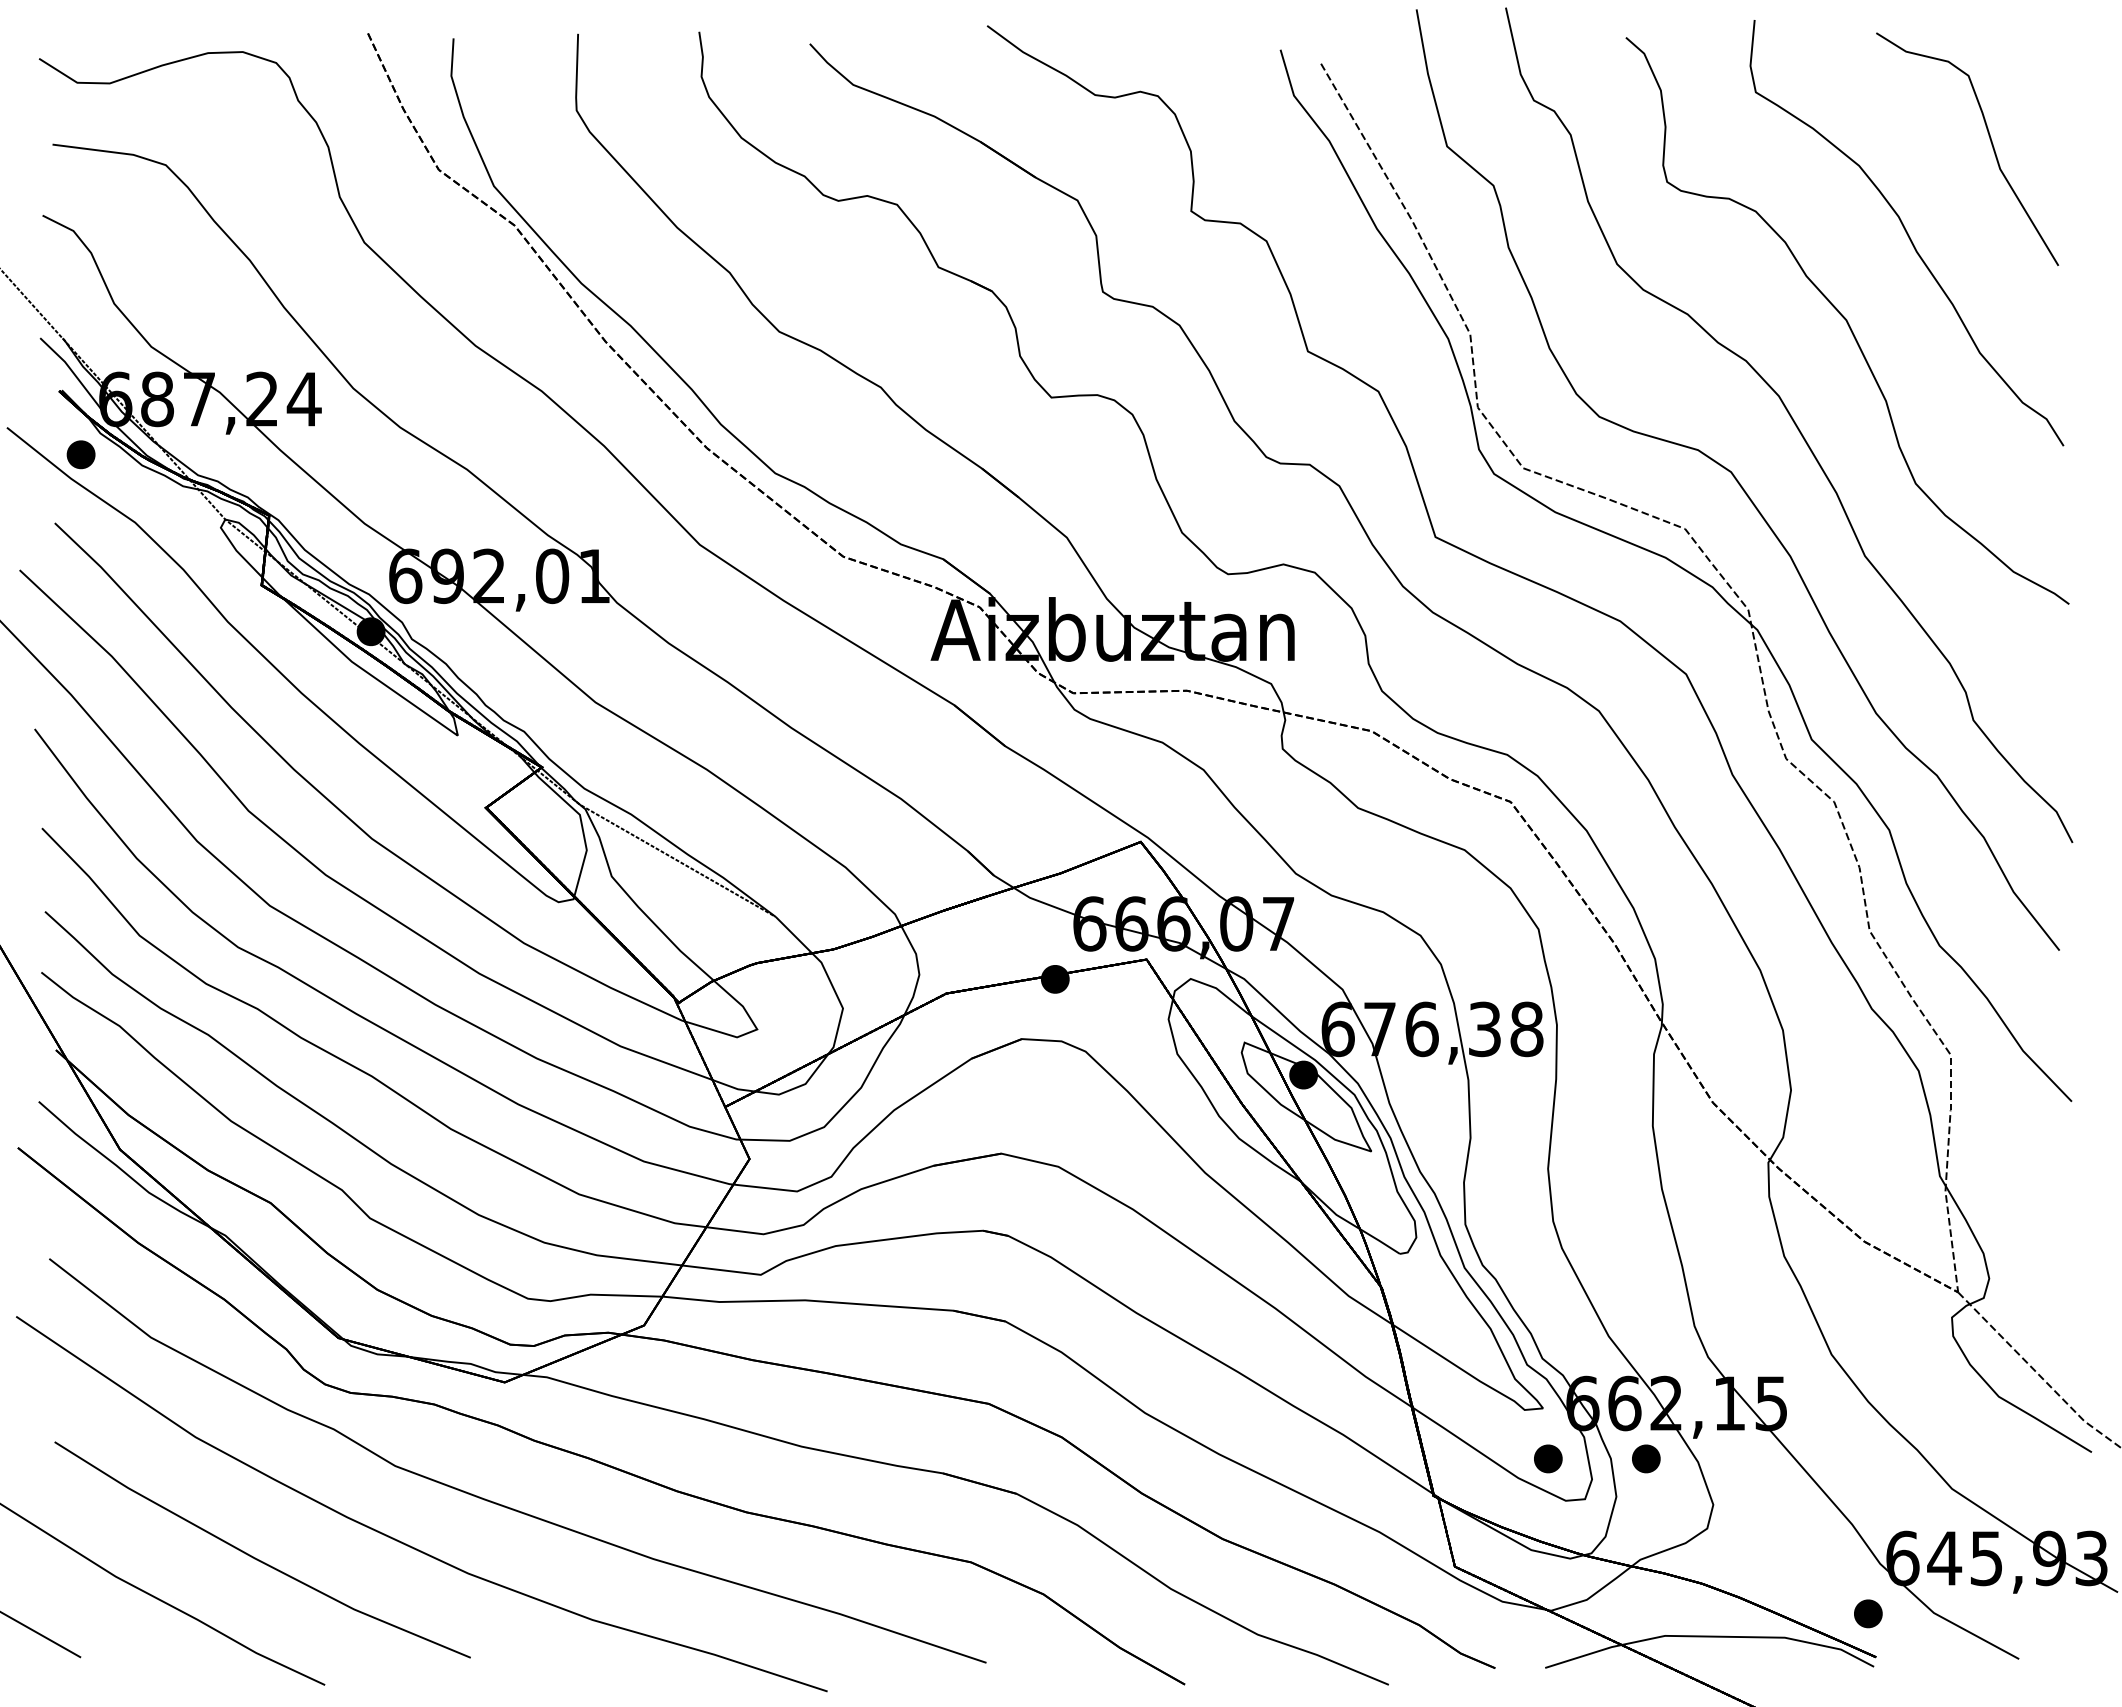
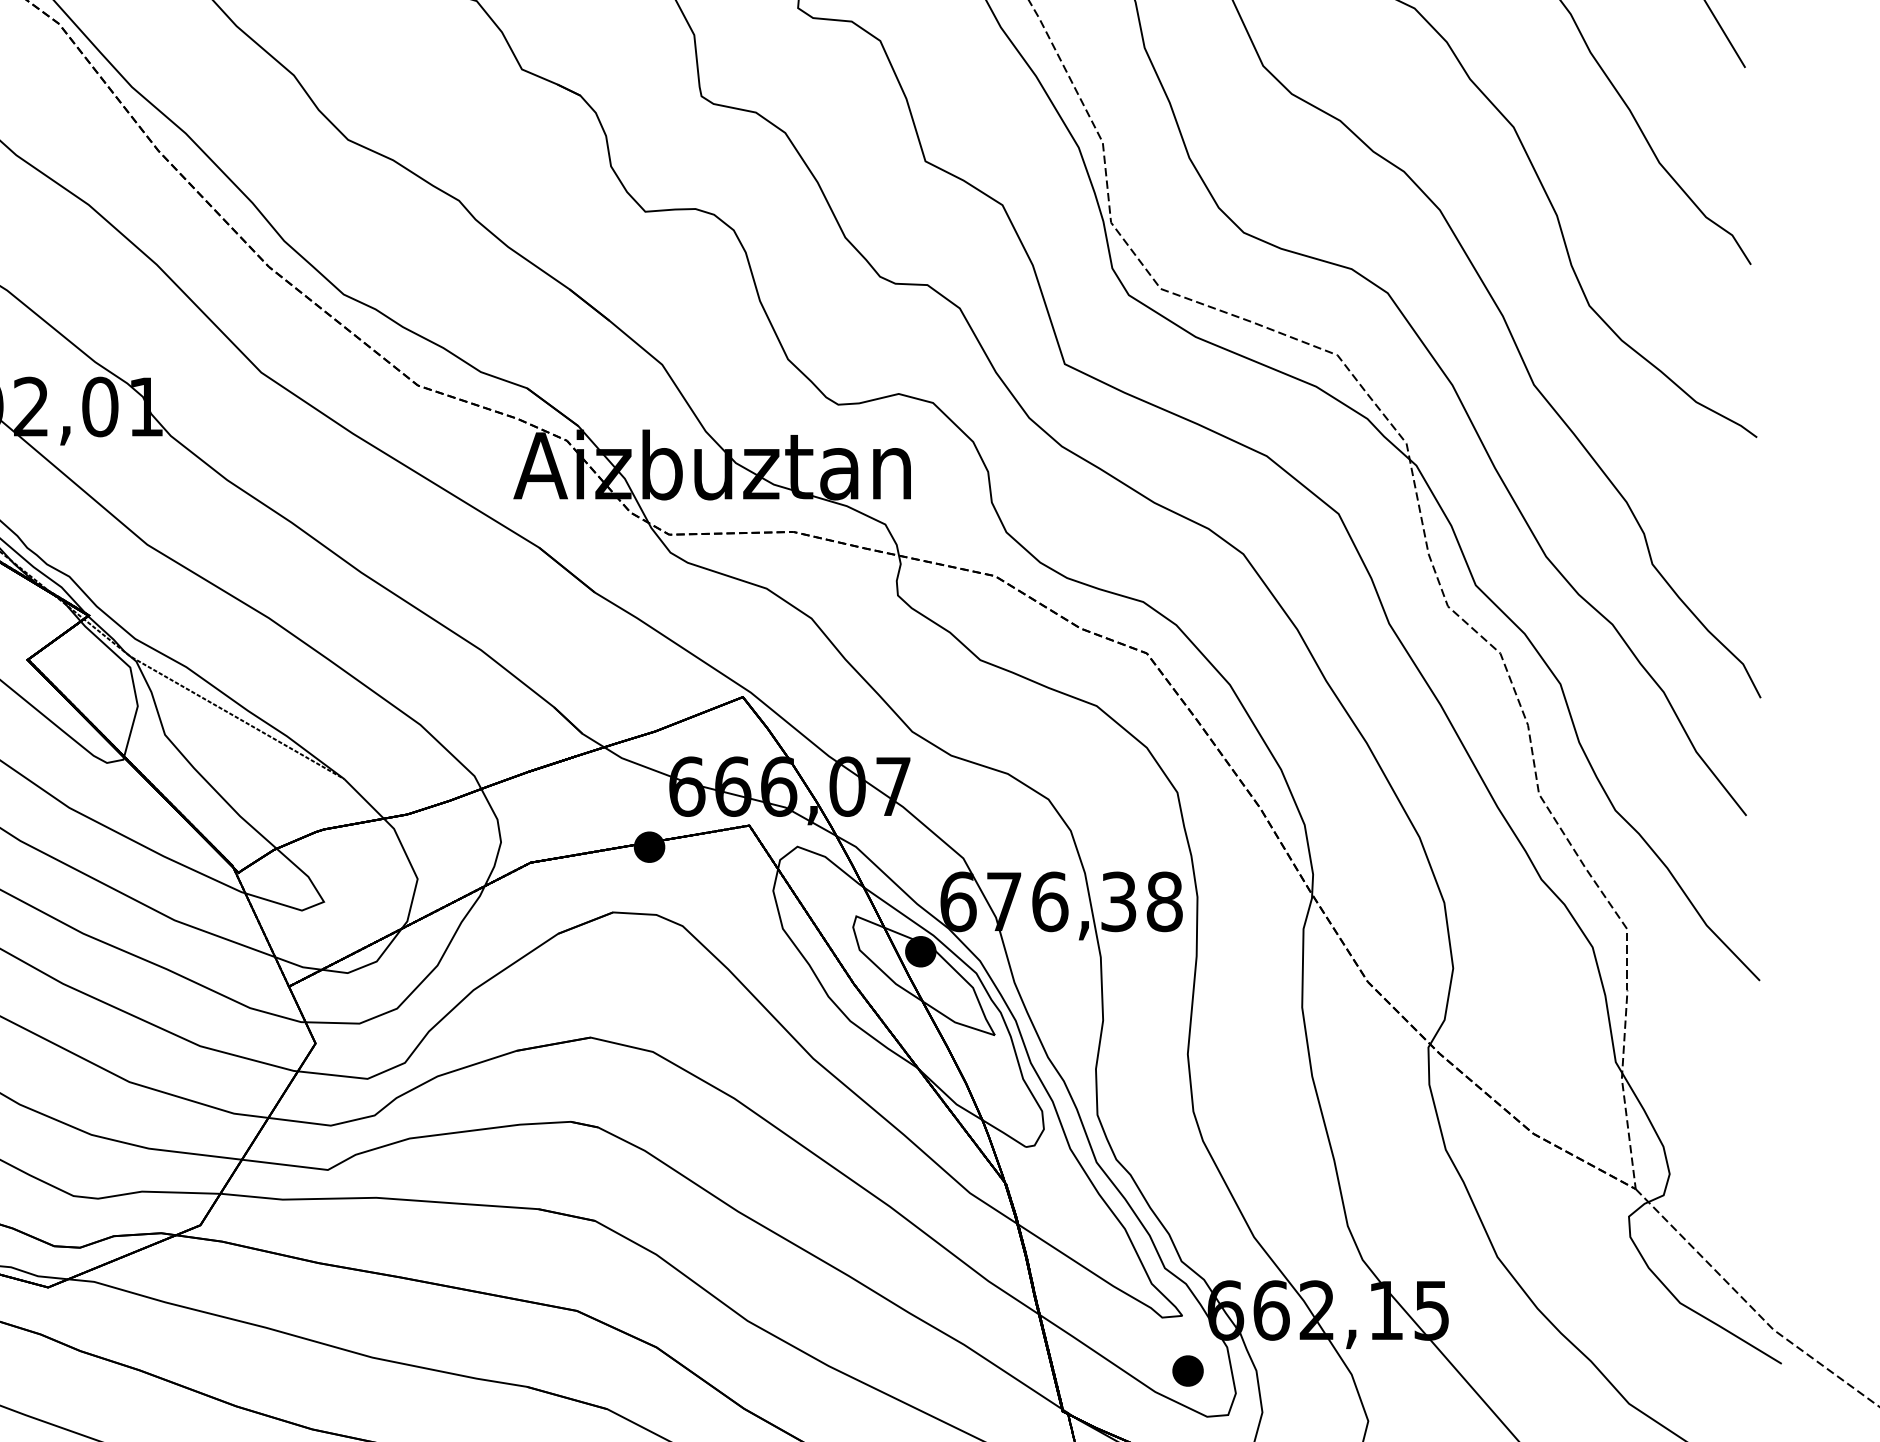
part: (1646, 1458) -> (1295, 1370), removed

